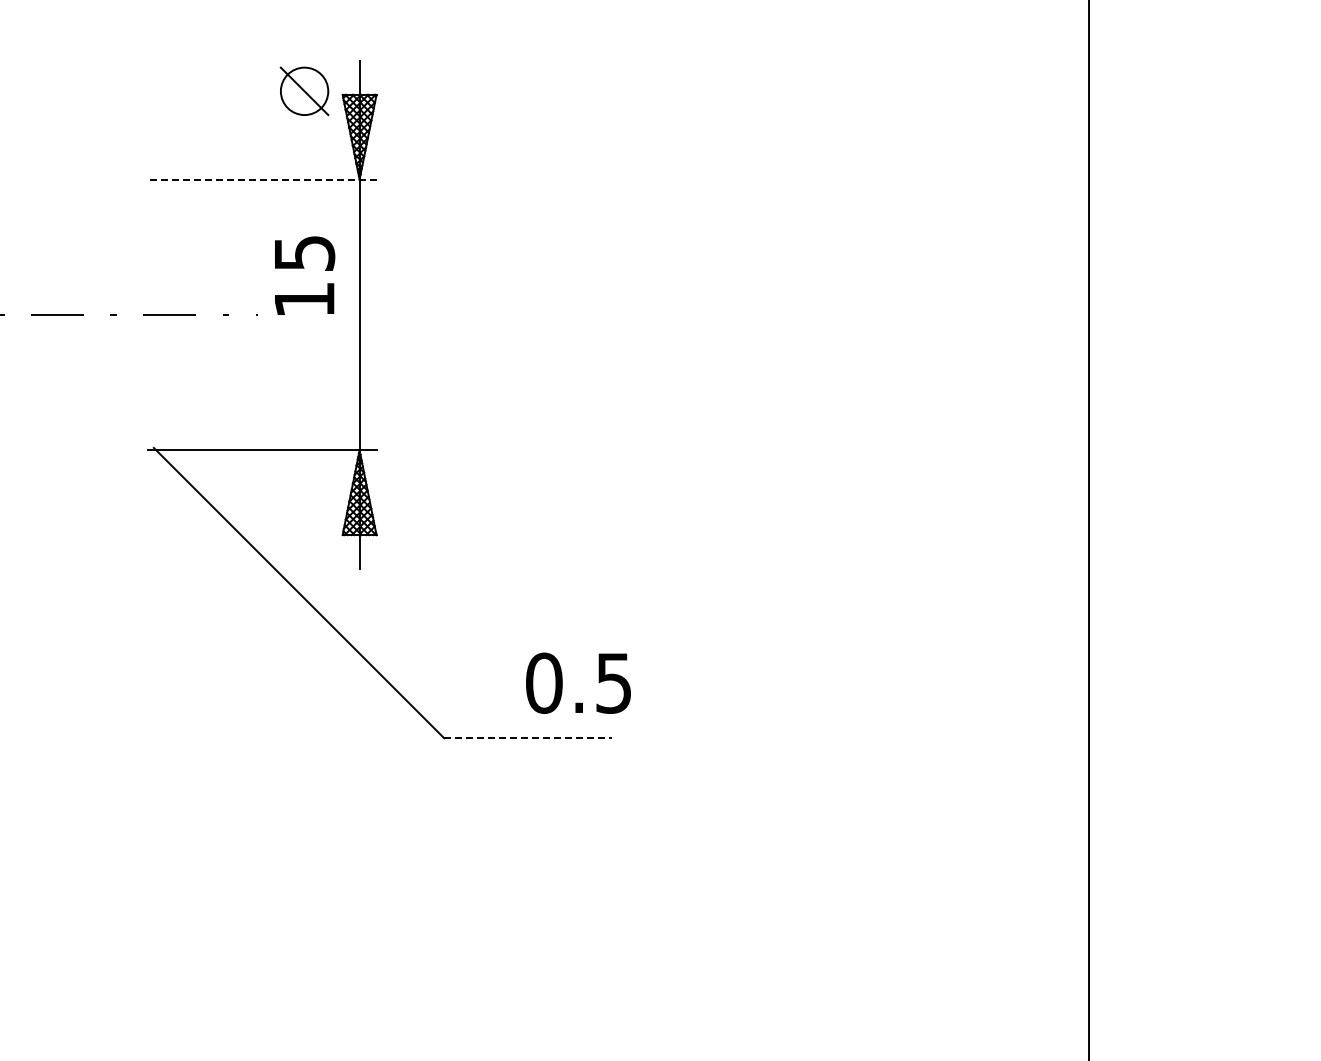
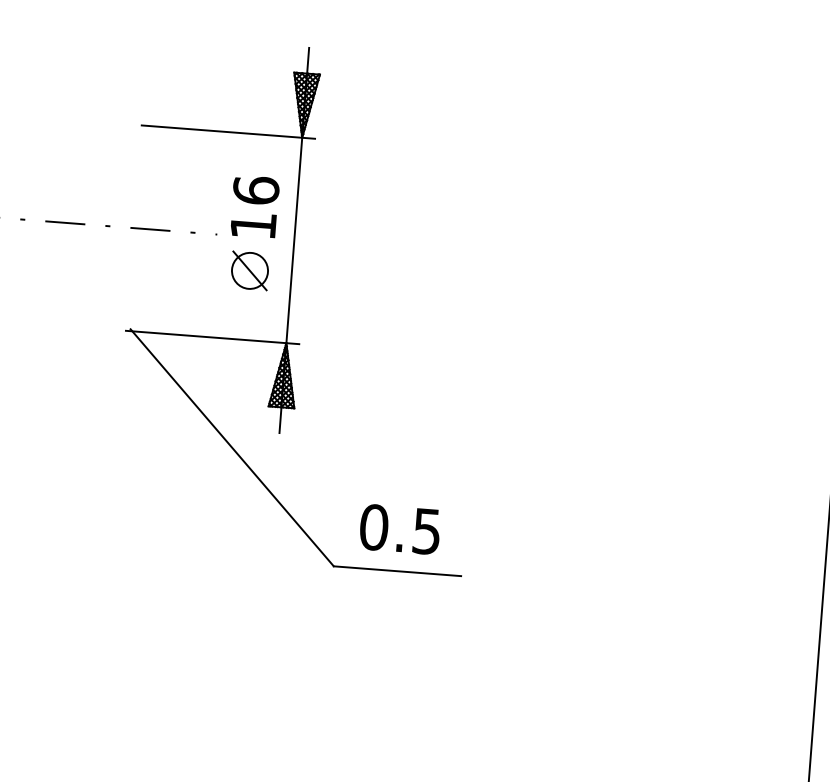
part: (304, 91) -> (249, 271), moved
line: (261, 179) -> (227, 132), dashed -> solid
text: (304, 252) -> (256, 189), 15 -> 16
text: (578, 682) -> (400, 528), moved
line: (528, 738) -> (397, 571), dashed -> solid

